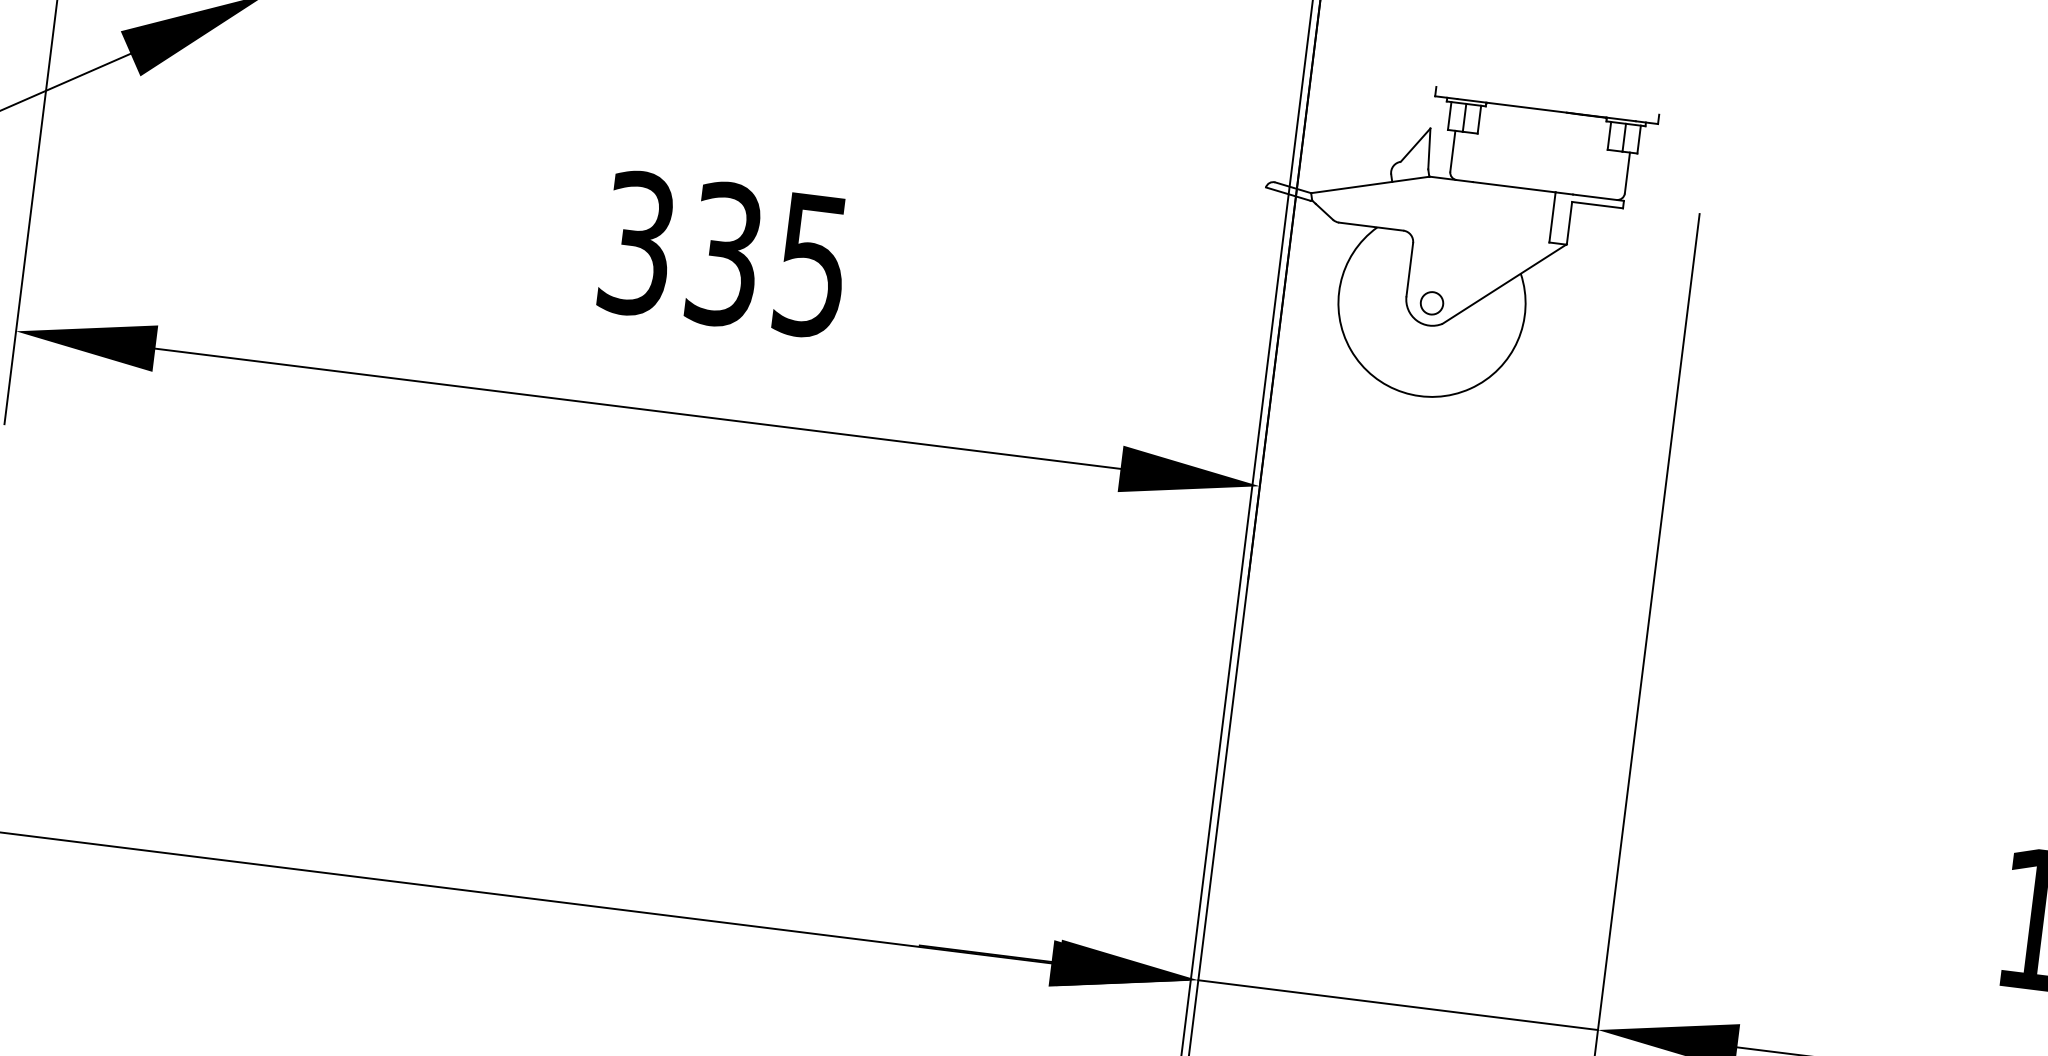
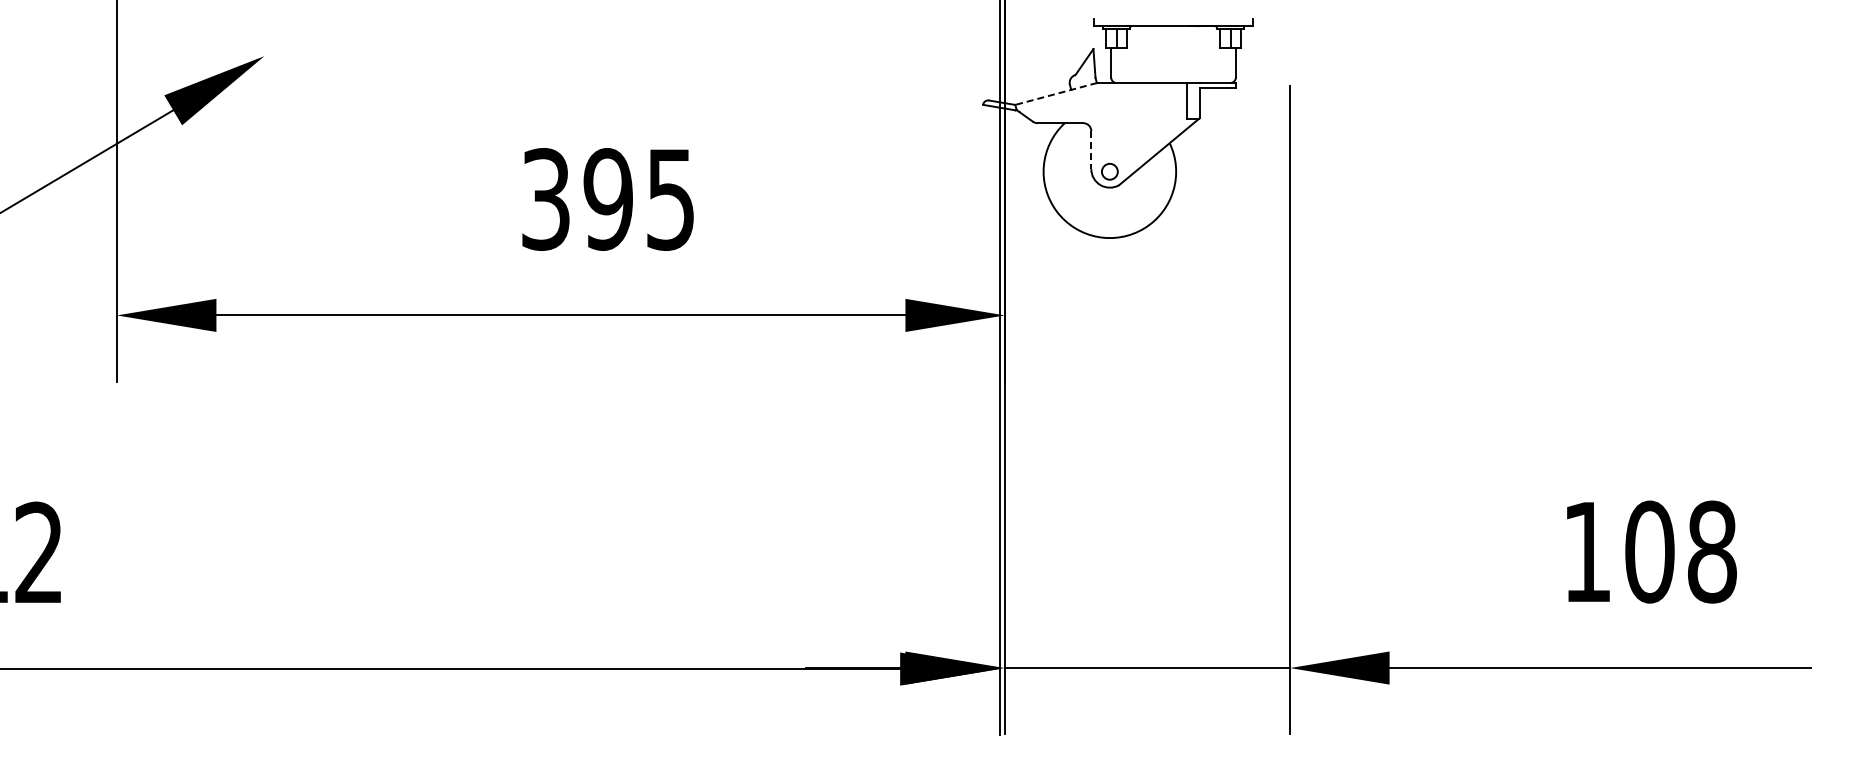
line: (1369, 185) -> (1055, 94), solid -> dashed
text: (723, 254) -> (607, 199), 335 -> 395
line: (1409, 270) -> (1091, 150), solid -> dashed

